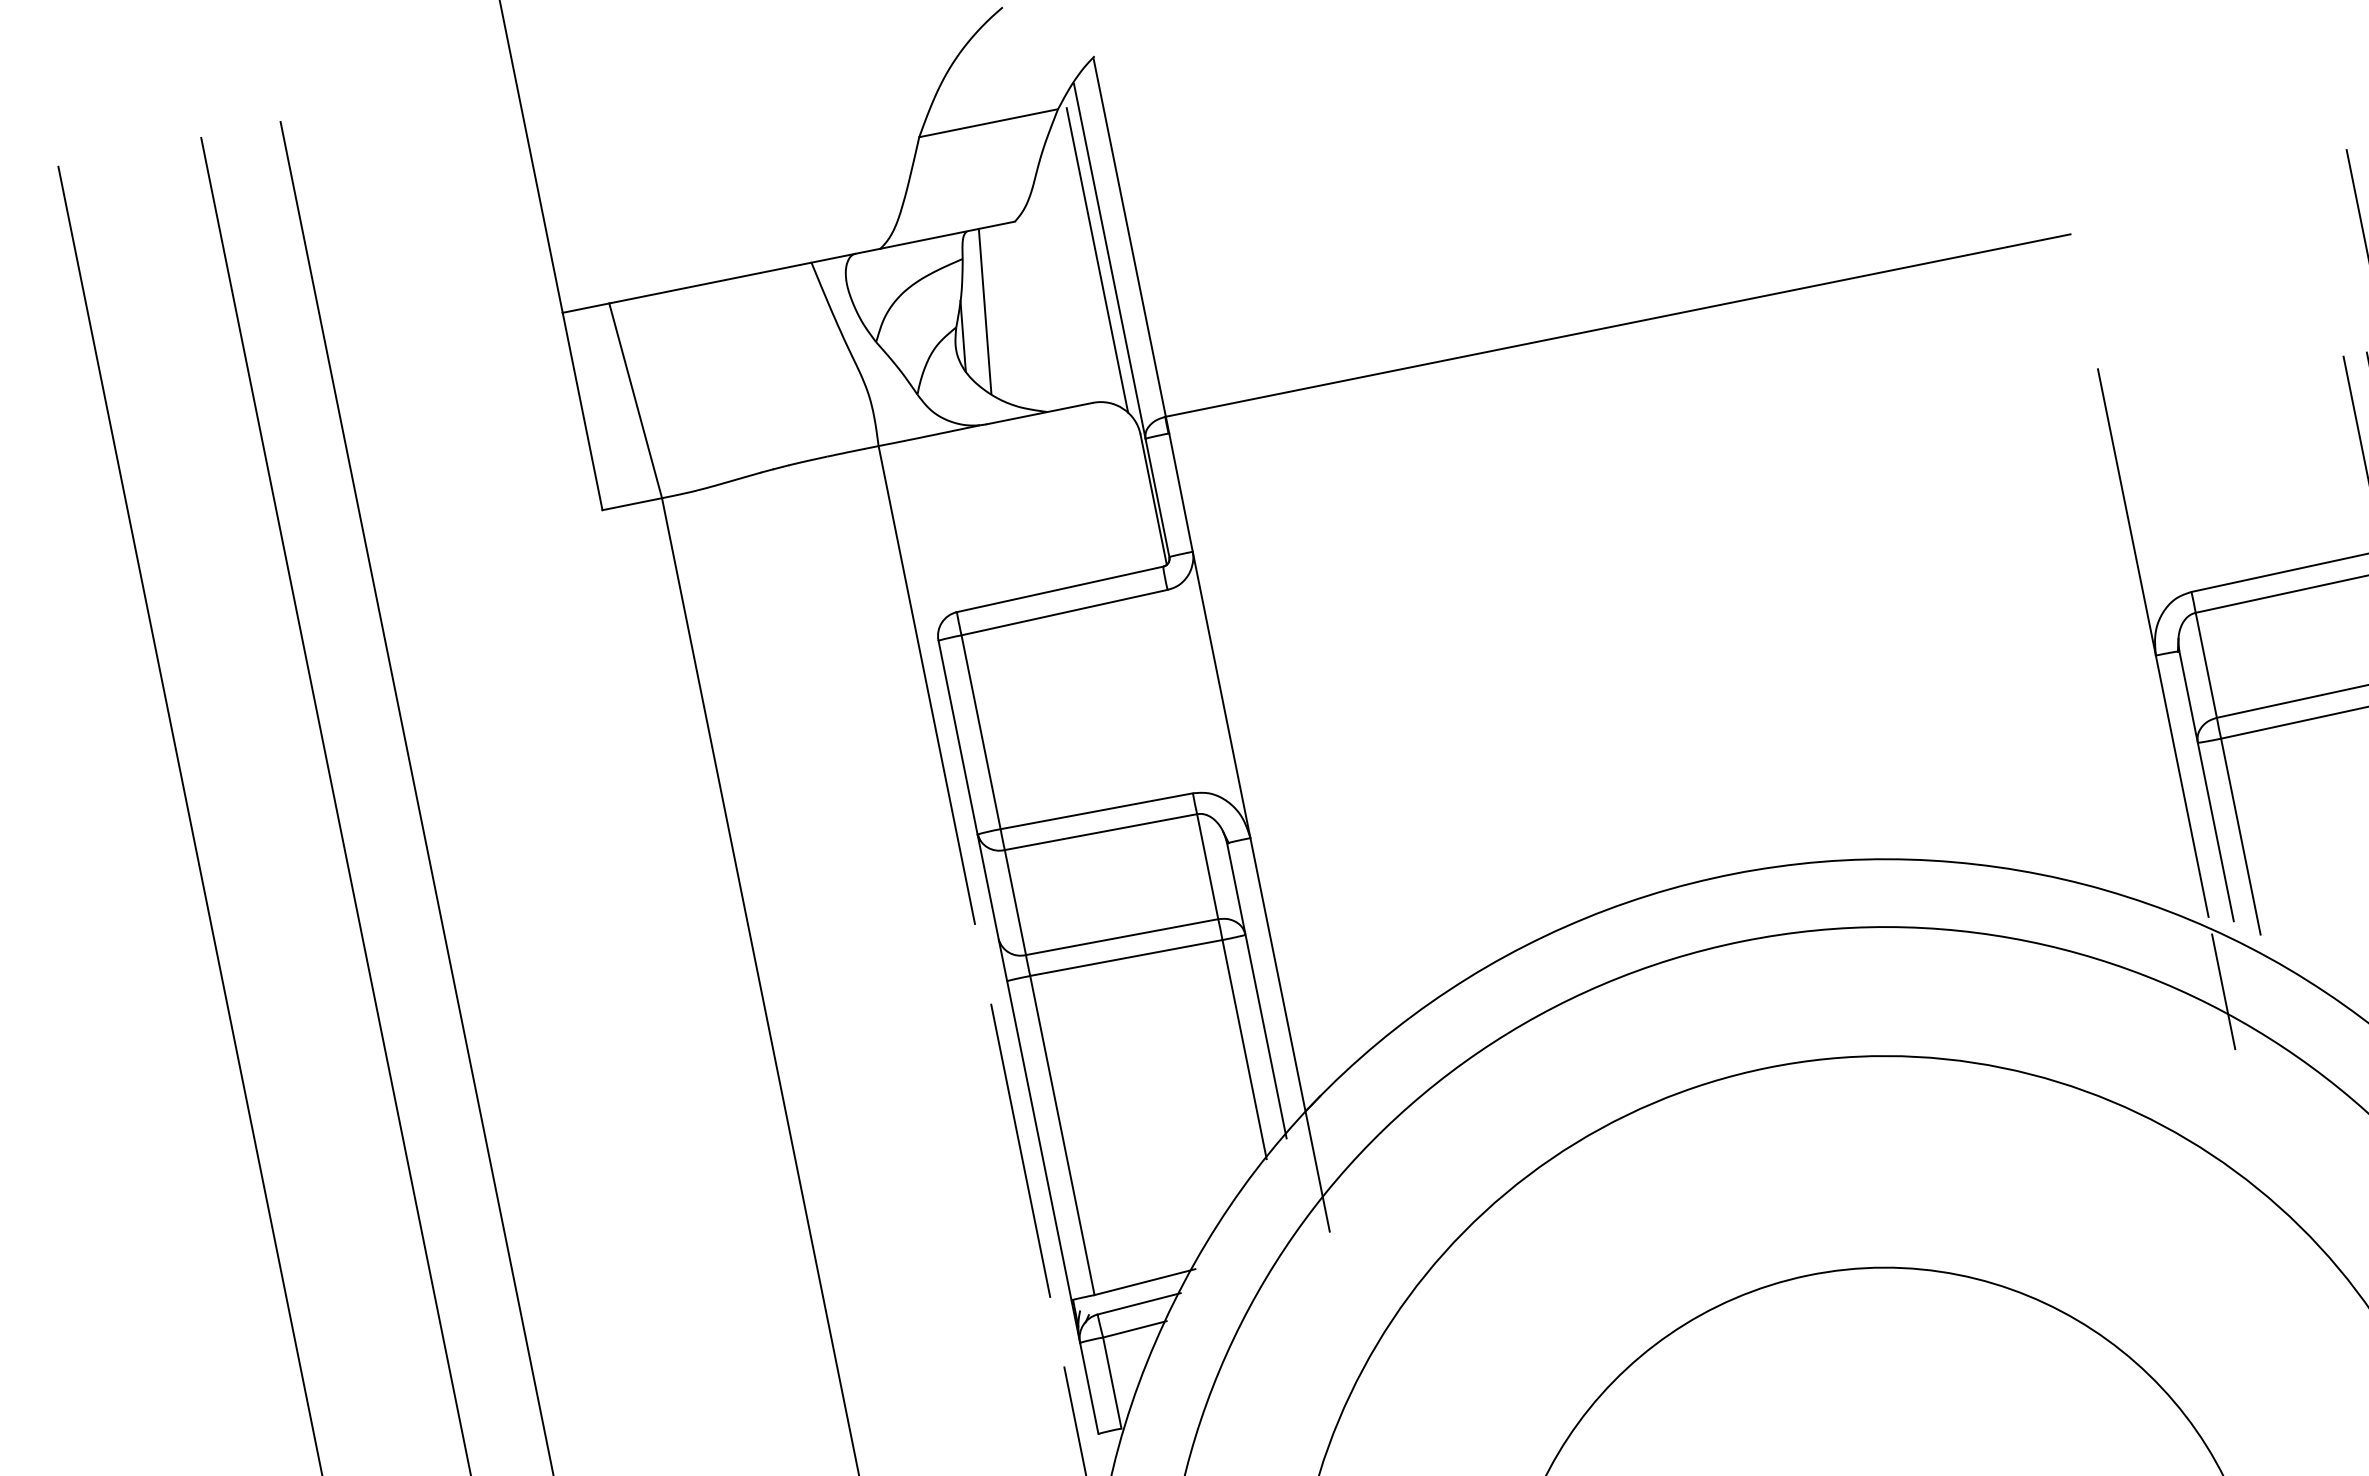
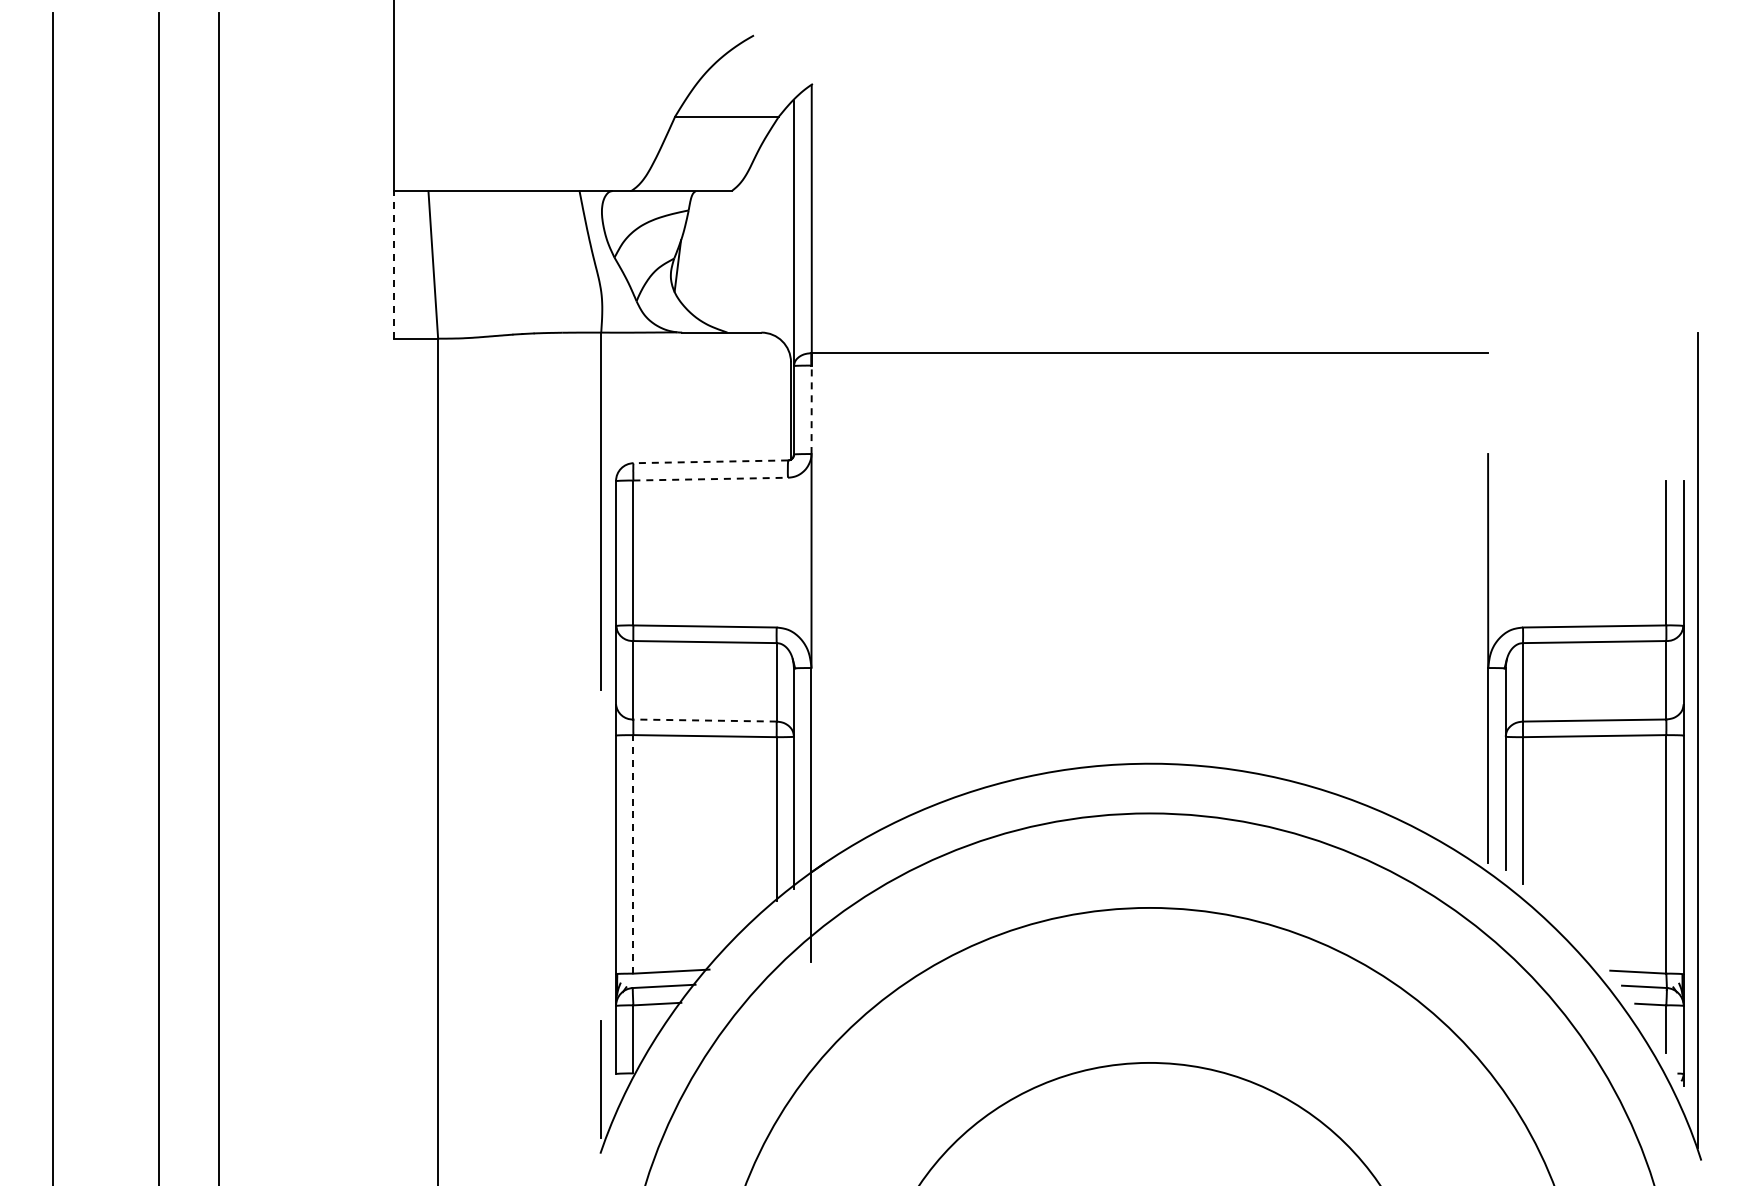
line: (1097, 259) -> (785, 230), removed
line: (984, 311) -> (696, 251), removed
line: (582, 410) -> (393, 264), solid -> dashed
line: (1180, 492) -> (811, 409), solid -> dashed
line: (1059, 589) -> (710, 461), solid -> dashed
line: (1065, 612) -> (711, 479), solid -> dashed
line: (1122, 936) -> (705, 720), solid -> dashed
line: (2224, 991) -> (1488, 919), removed
line: (1062, 1134) -> (633, 853), solid -> dashed
line: (1019, 1151) -> (600, 859), removed

